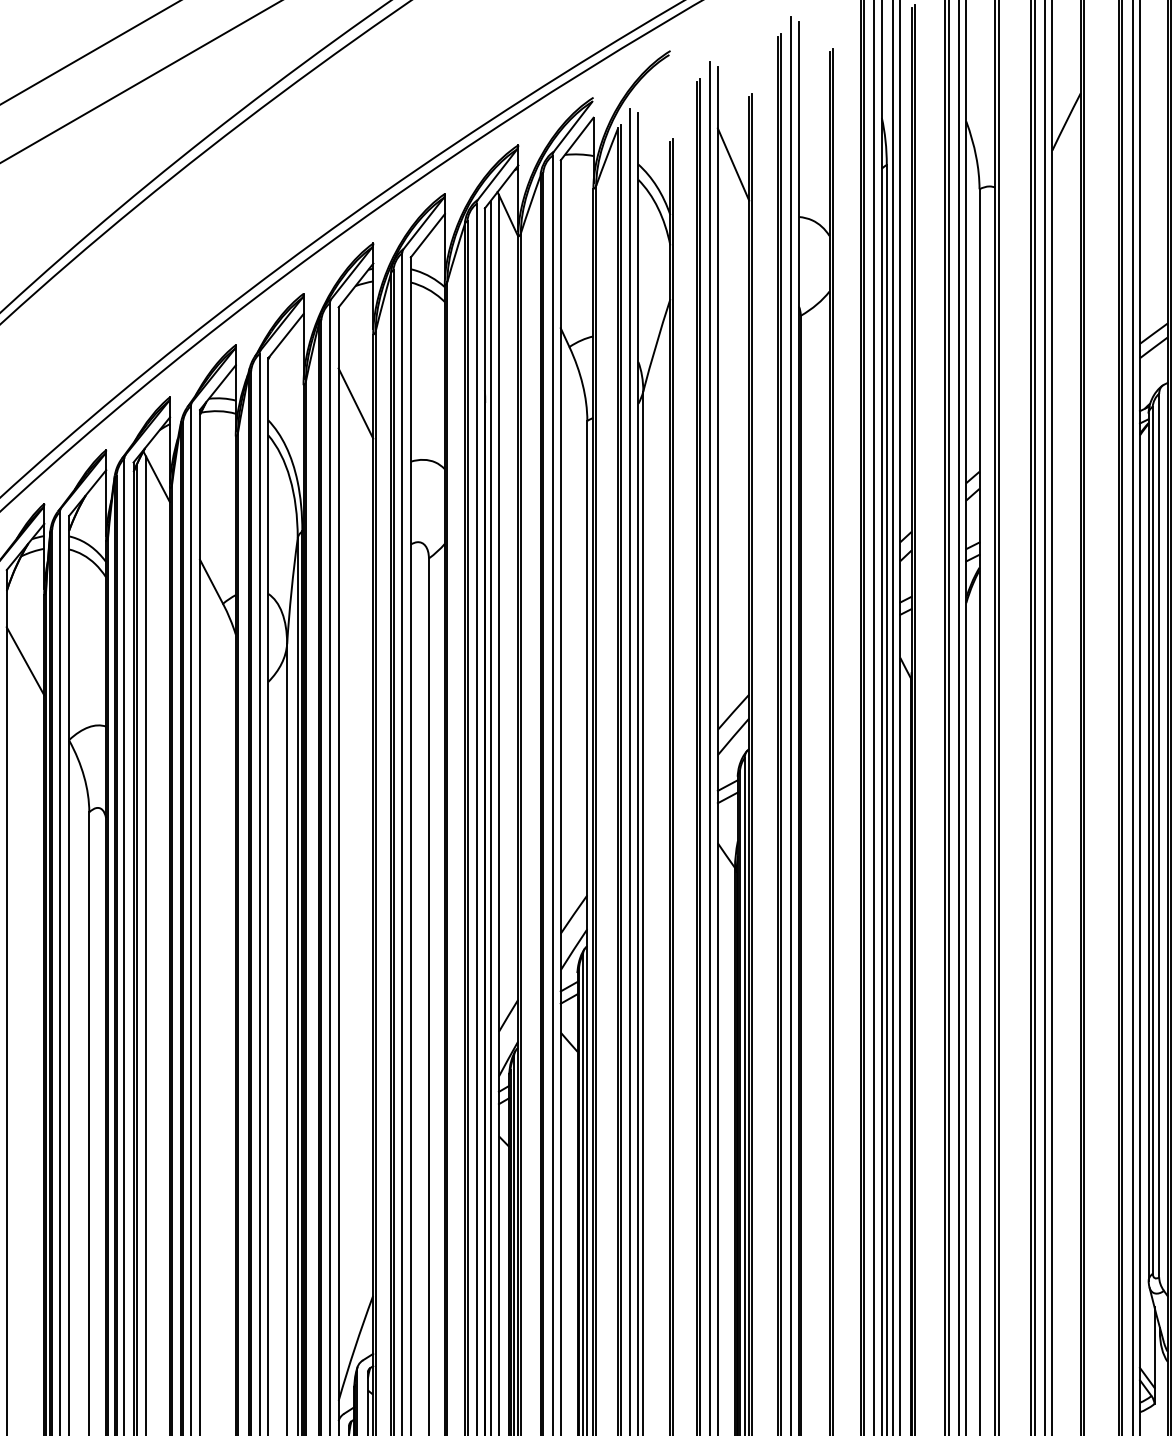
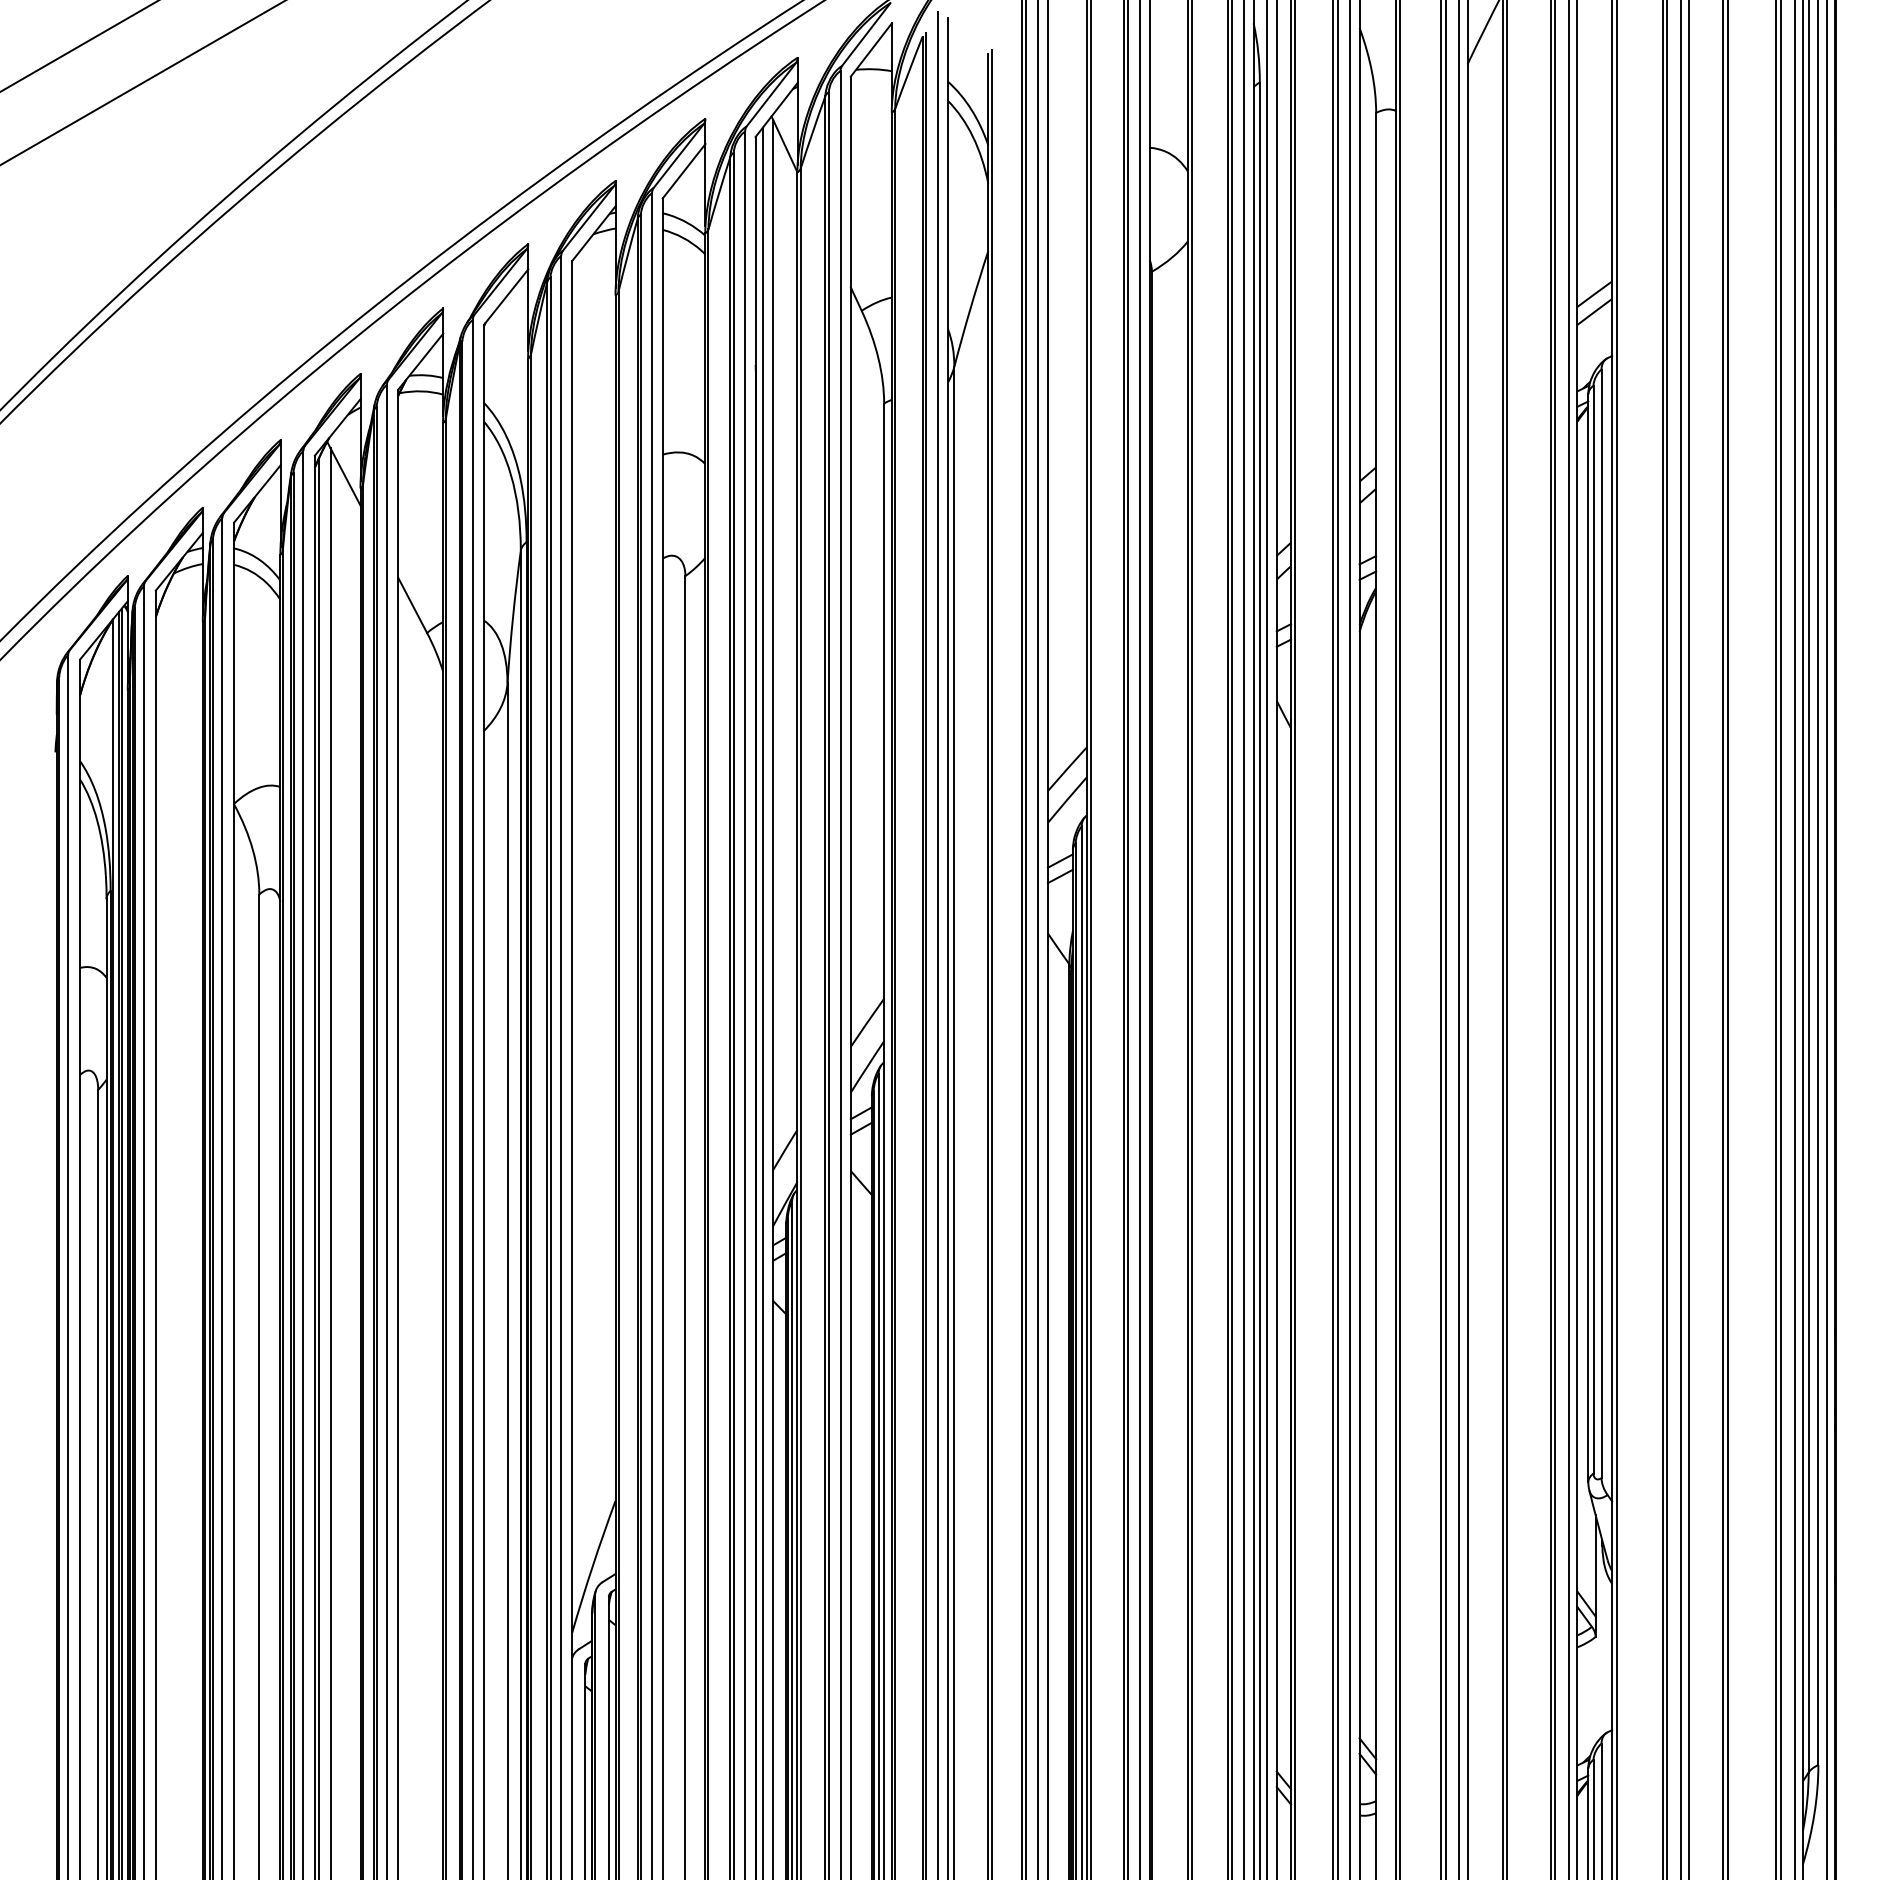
line: (733, 164) -> (1067, 81), removed
line: (355, 403) -> (593, 381), removed
line: (24, 660) -> (178, 704), removed

